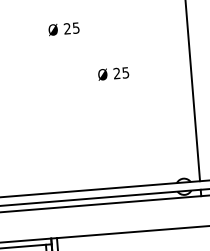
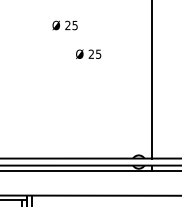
text: (63, 29) -> (64, 25), moved
text: (113, 72) -> (88, 53), moved

